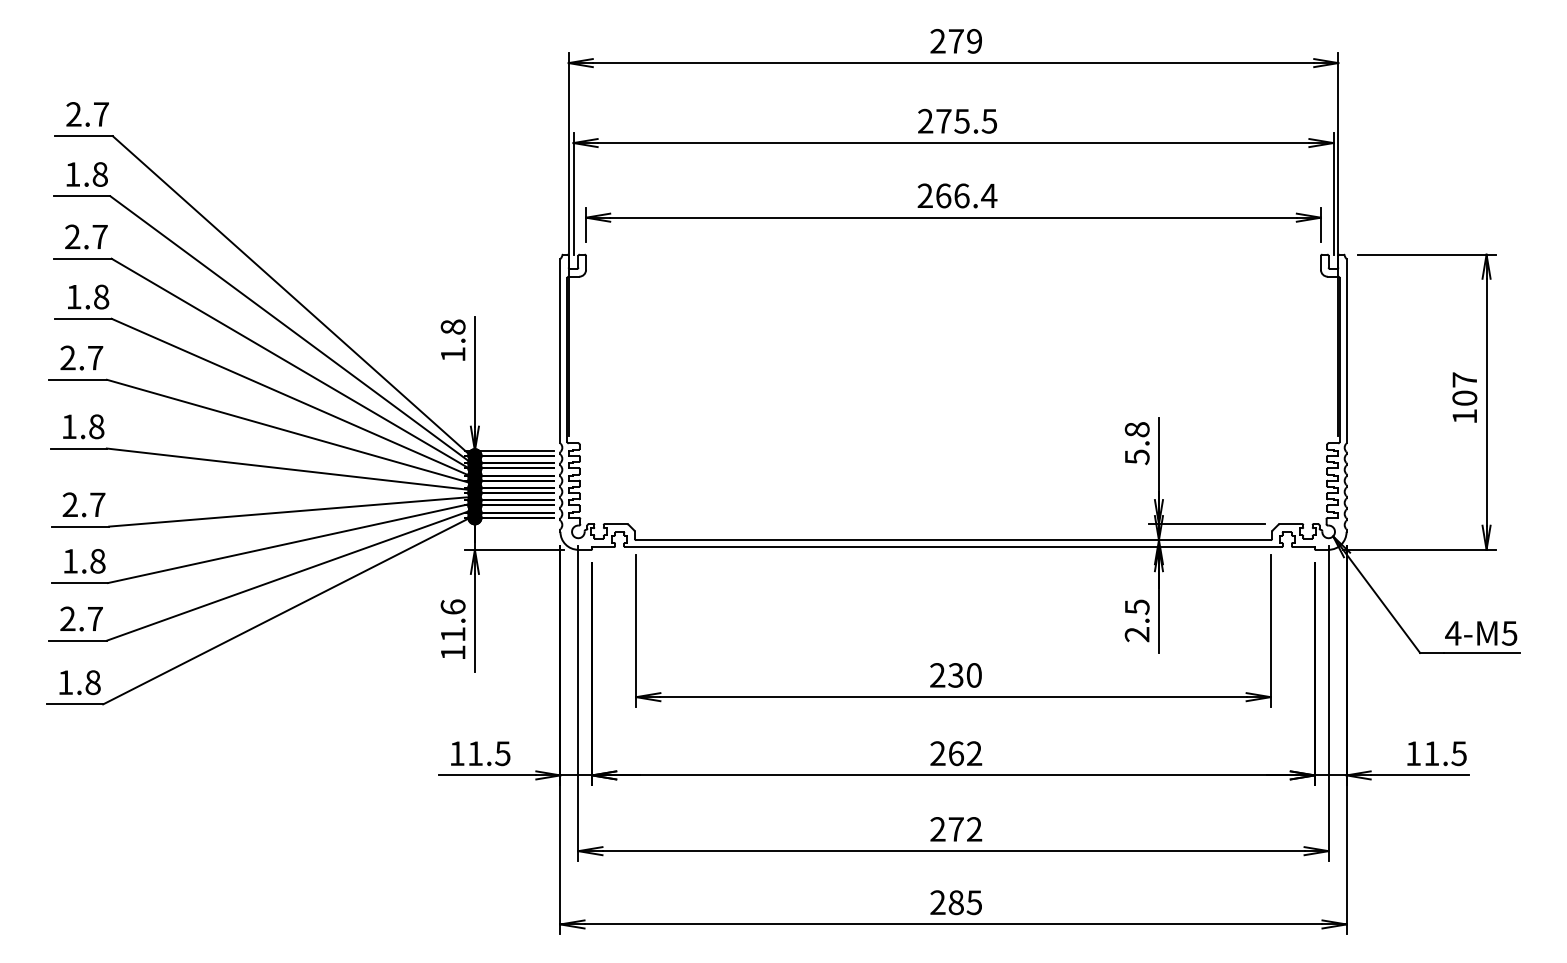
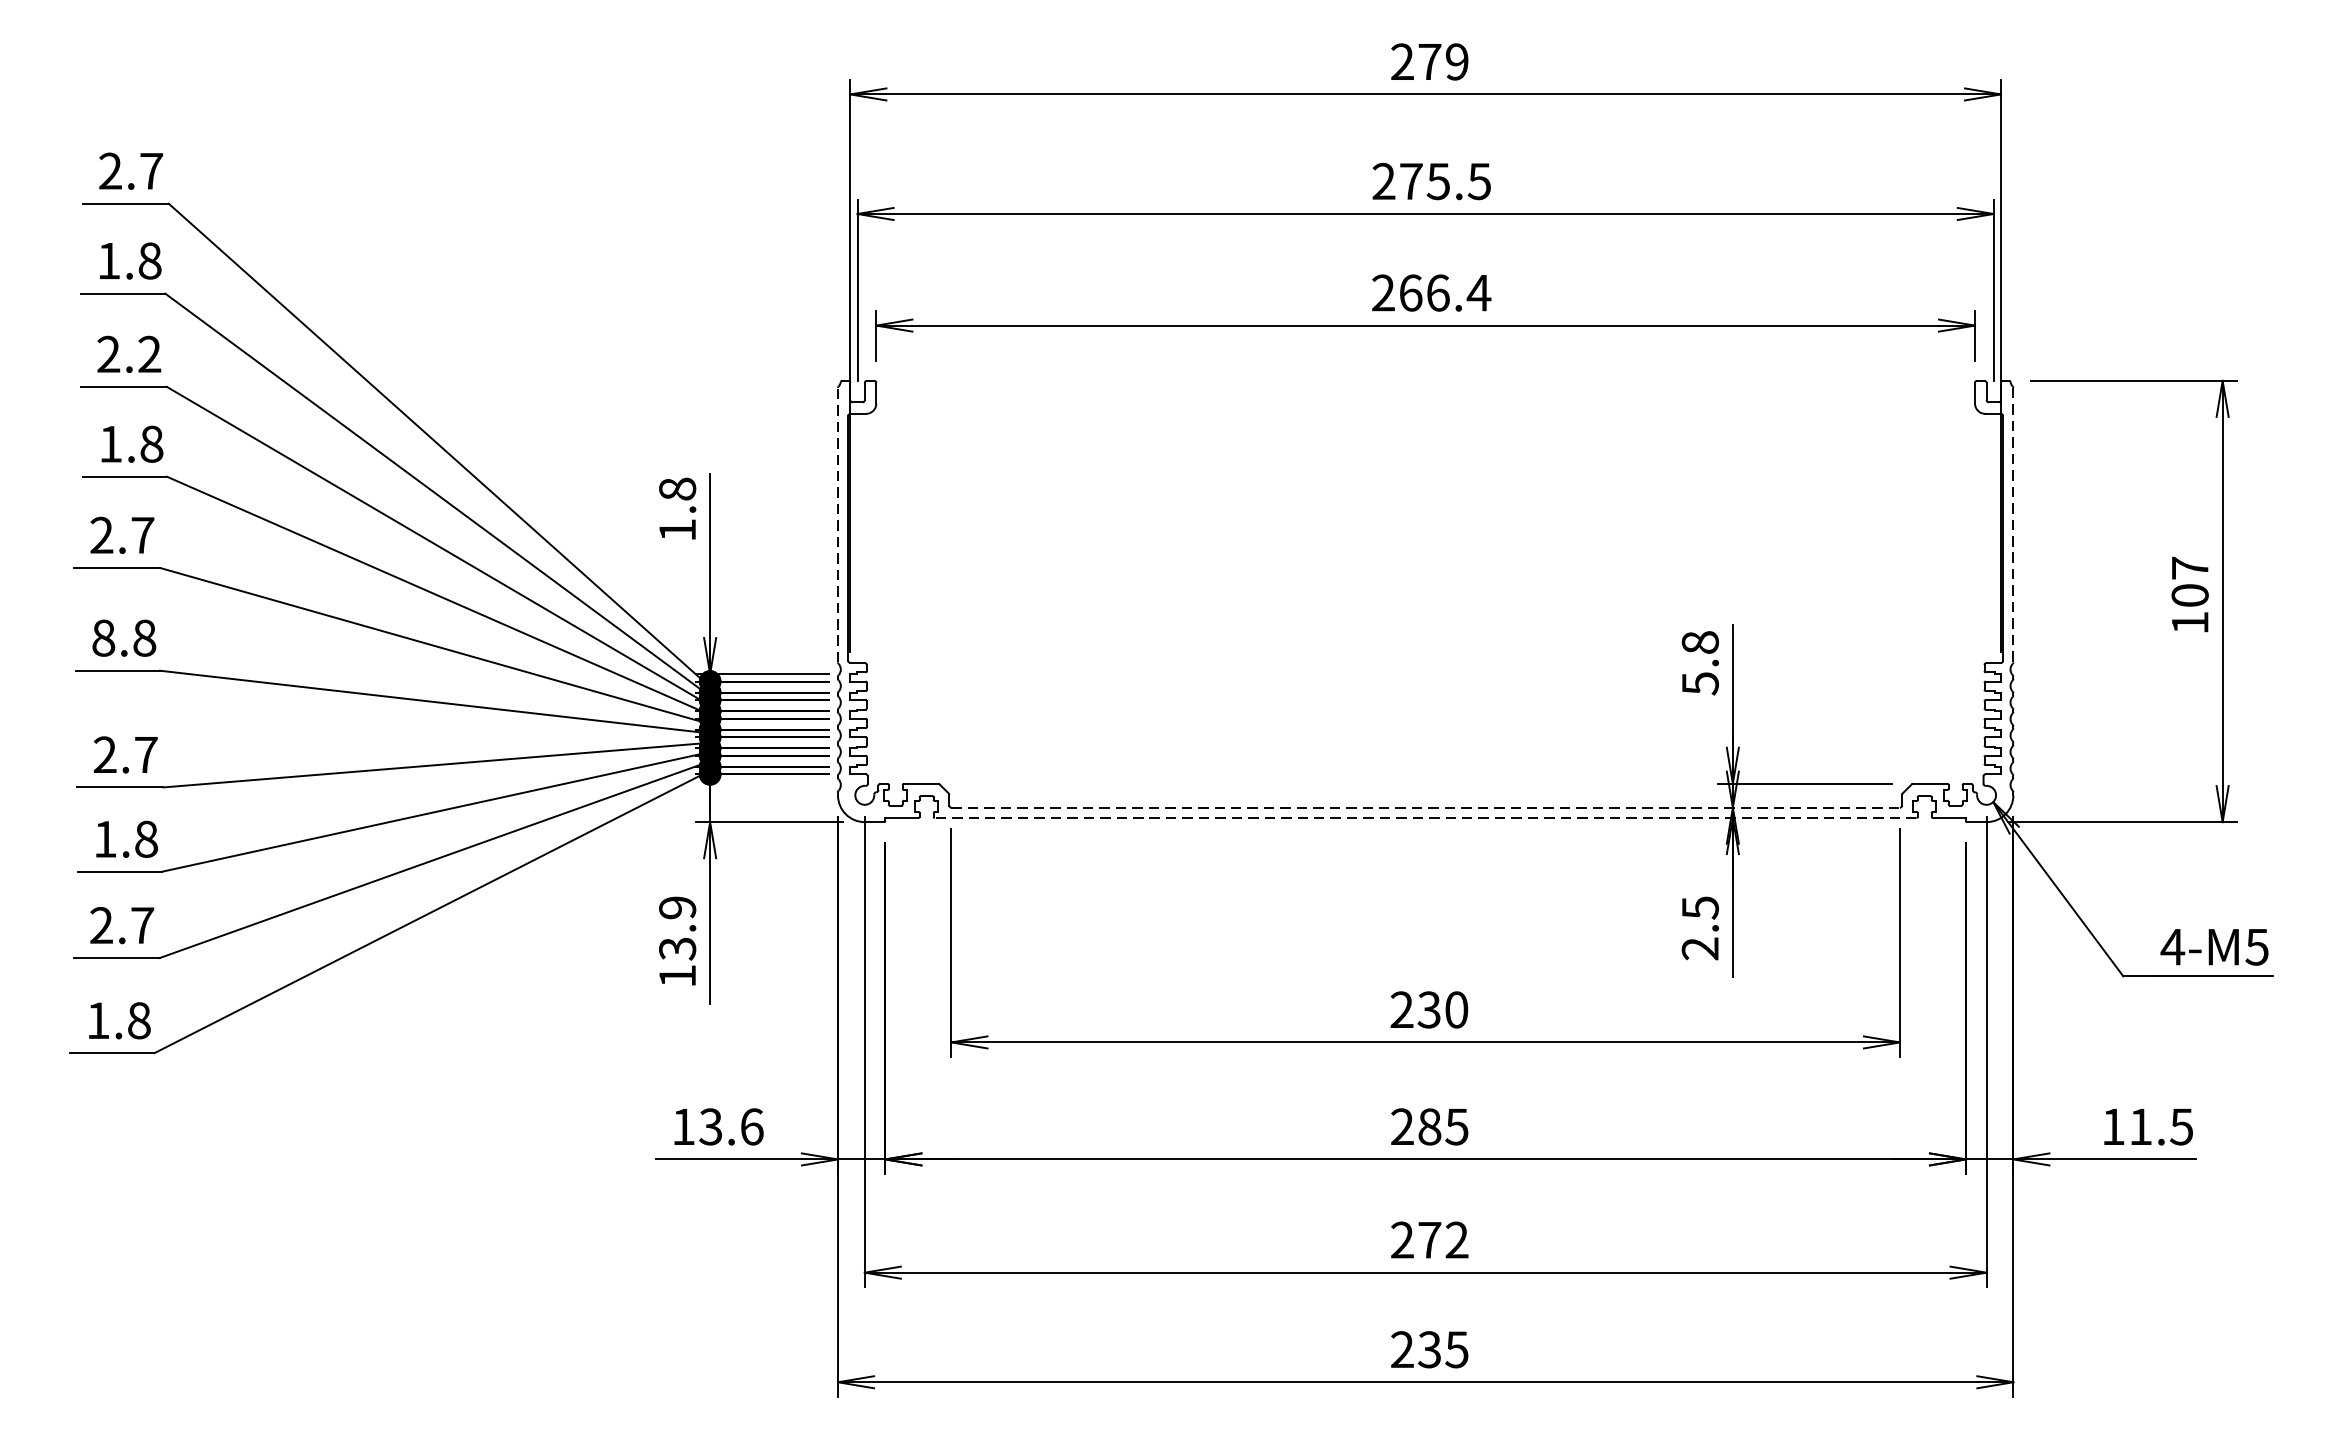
text: (99, 236) -> (148, 353), 2.7 -> 2.2
line: (560, 351) -> (838, 525), solid -> dashed
line: (1346, 351) -> (2013, 525), solid -> dashed
text: (68, 426) -> (102, 637), 1.8 -> 8.8
line: (954, 540) -> (1427, 808), solid -> dashed
line: (953, 547) -> (1425, 818), solid -> dashed
text: (452, 620) -> (676, 927), 11.6 -> 13.9
text: (488, 753) -> (730, 1126), 11.5 -> 13.6
text: (965, 753) -> (1443, 1126), 262 -> 285
text: (955, 902) -> (1428, 1349), 285 -> 235

